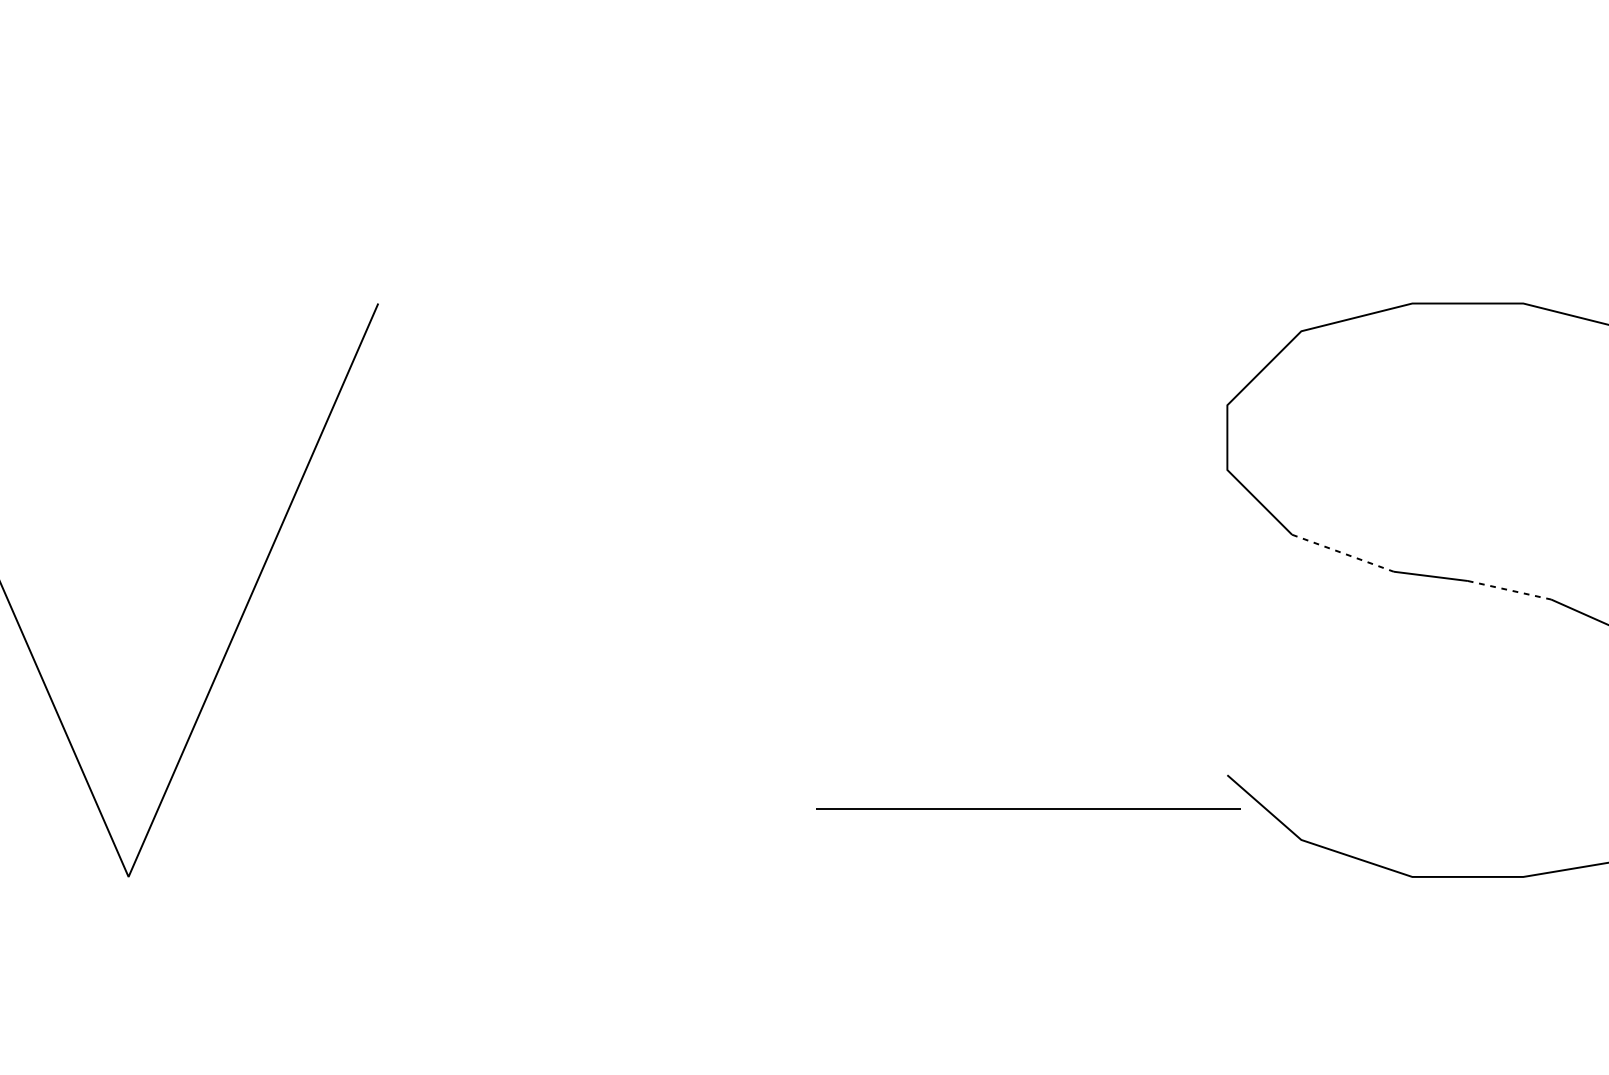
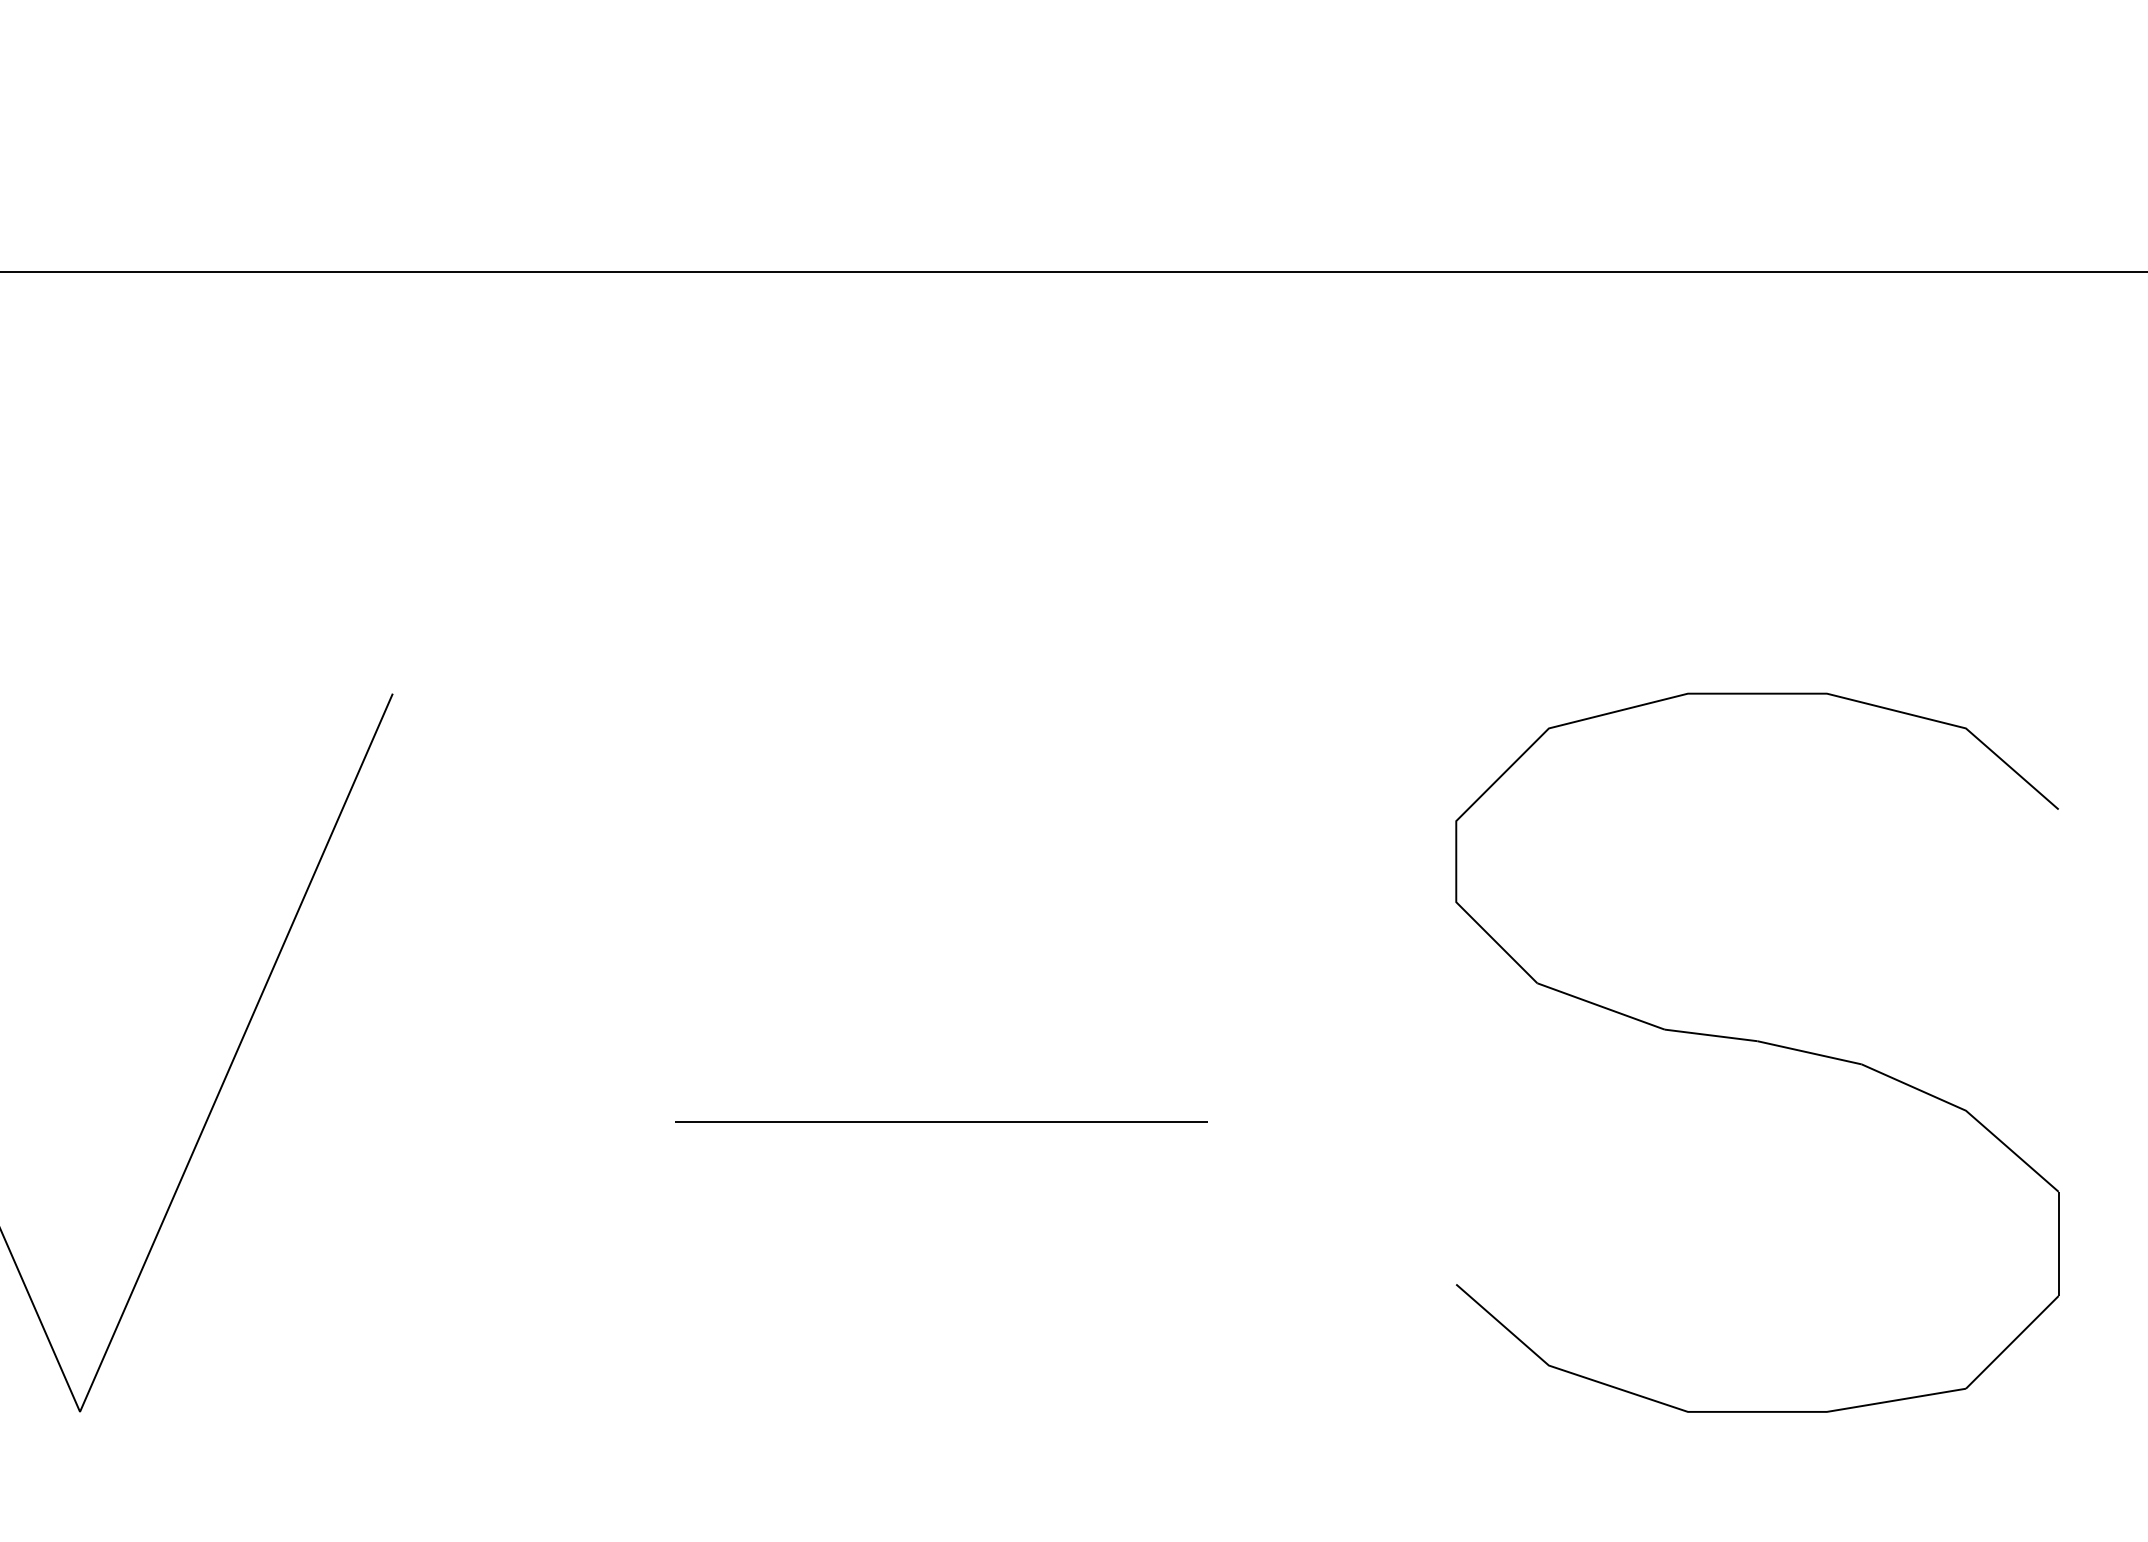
line: (1343, 553) -> (1601, 1006), dashed -> solid
line: (1510, 590) -> (1810, 1052), dashed -> solid
line: (1027, 808) -> (941, 1121), moved

